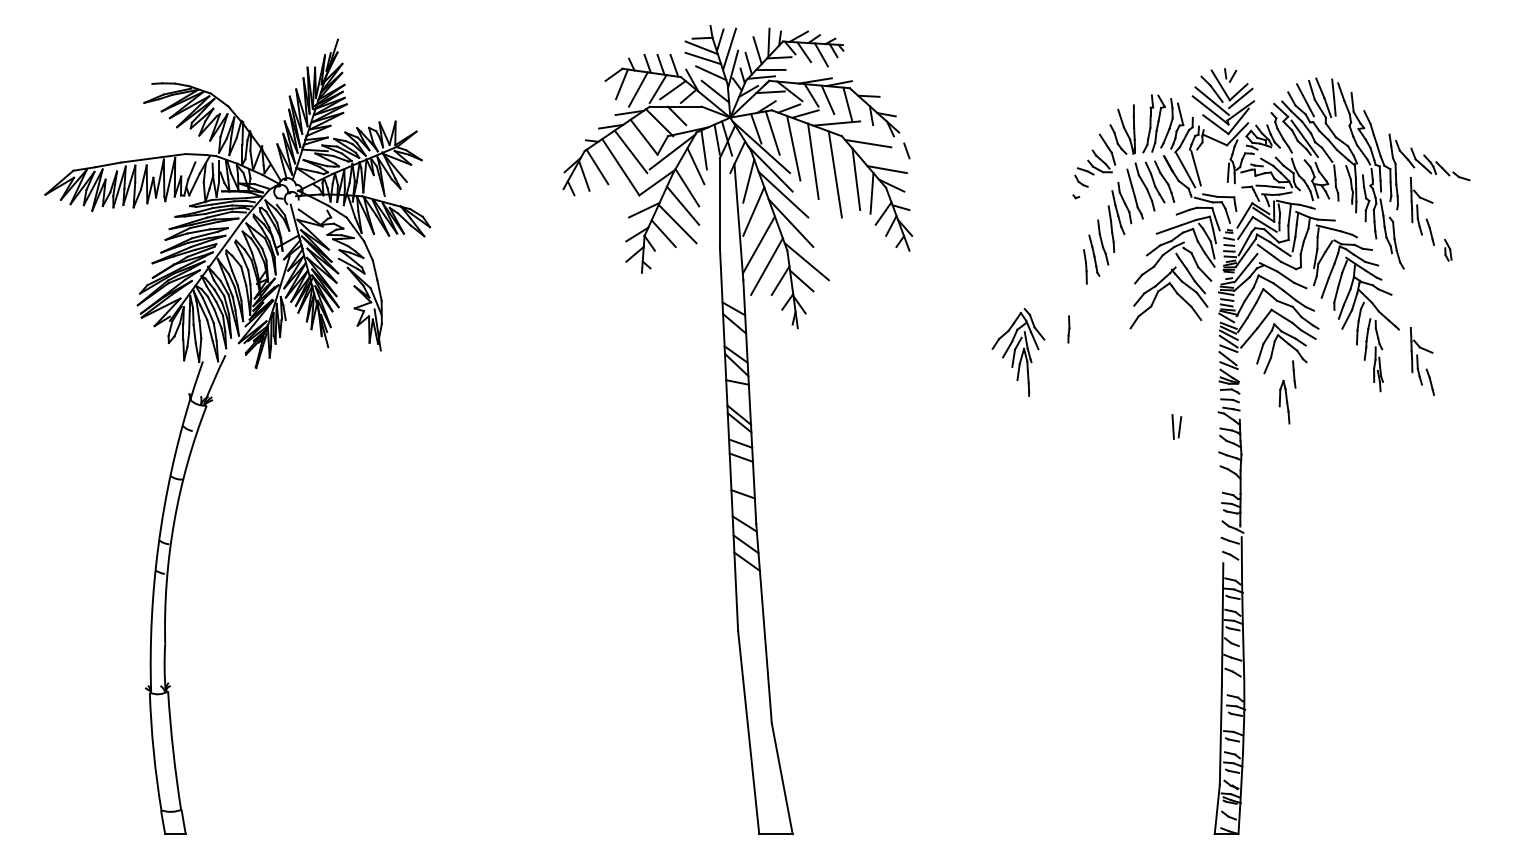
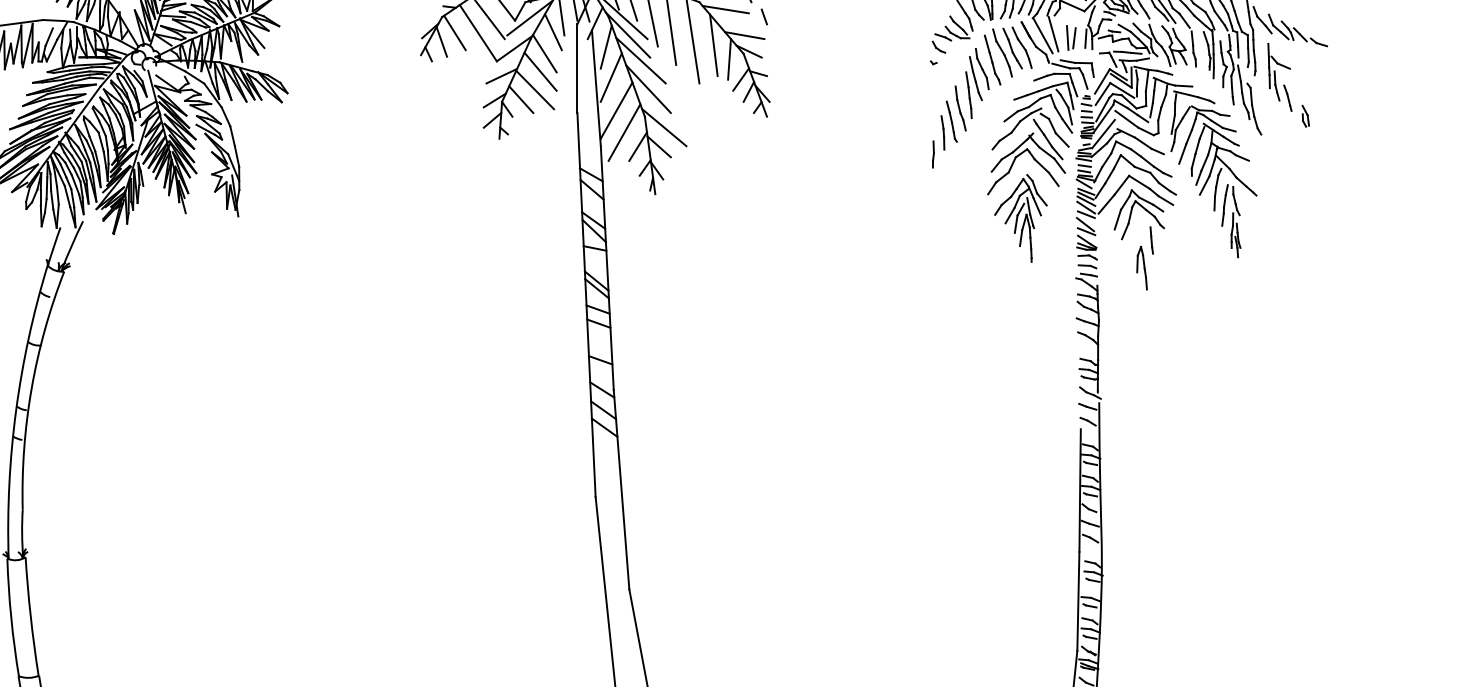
line: (1068, 329) -> (933, 154), moved
part: (1018, 352) -> (1021, 218), moved
part: (1421, 361) -> (1279, 227), removed
part: (1176, 426) -> (1071, 37), moved

